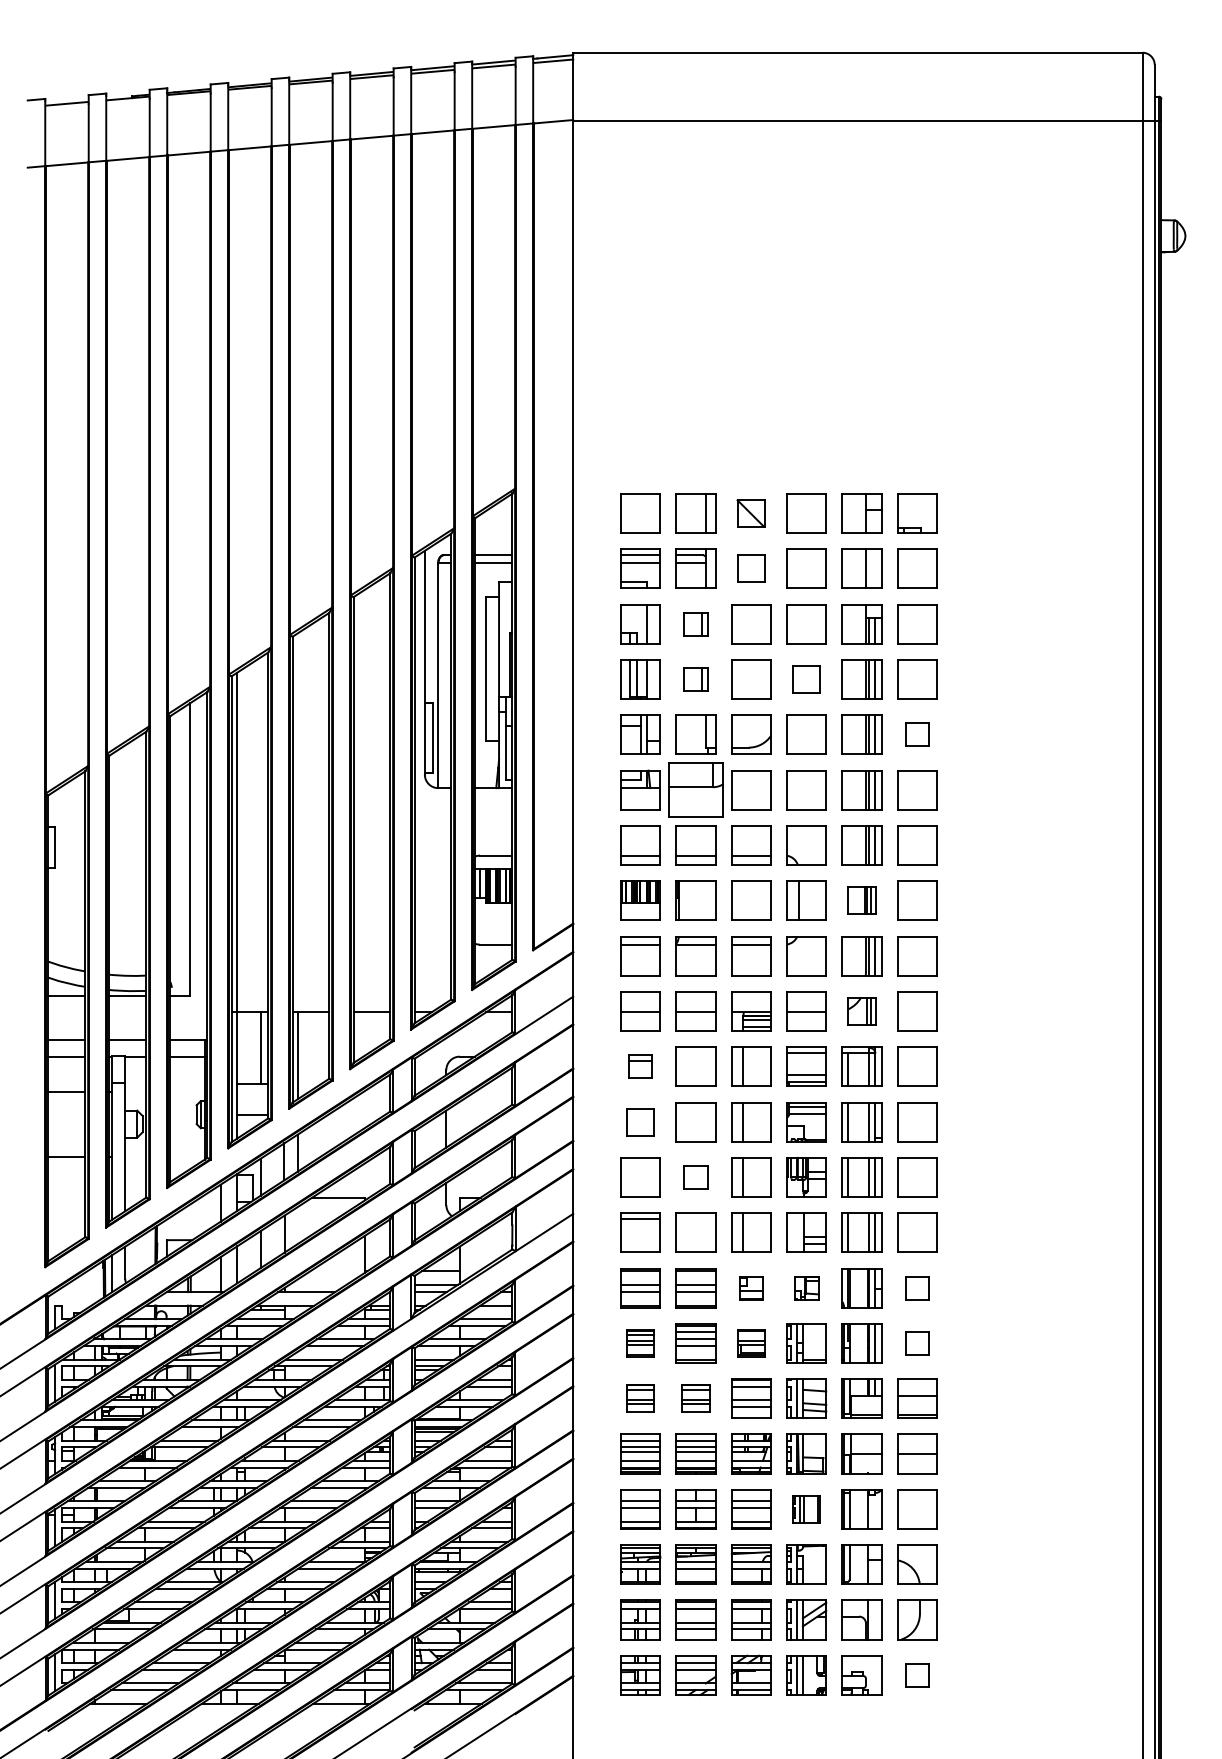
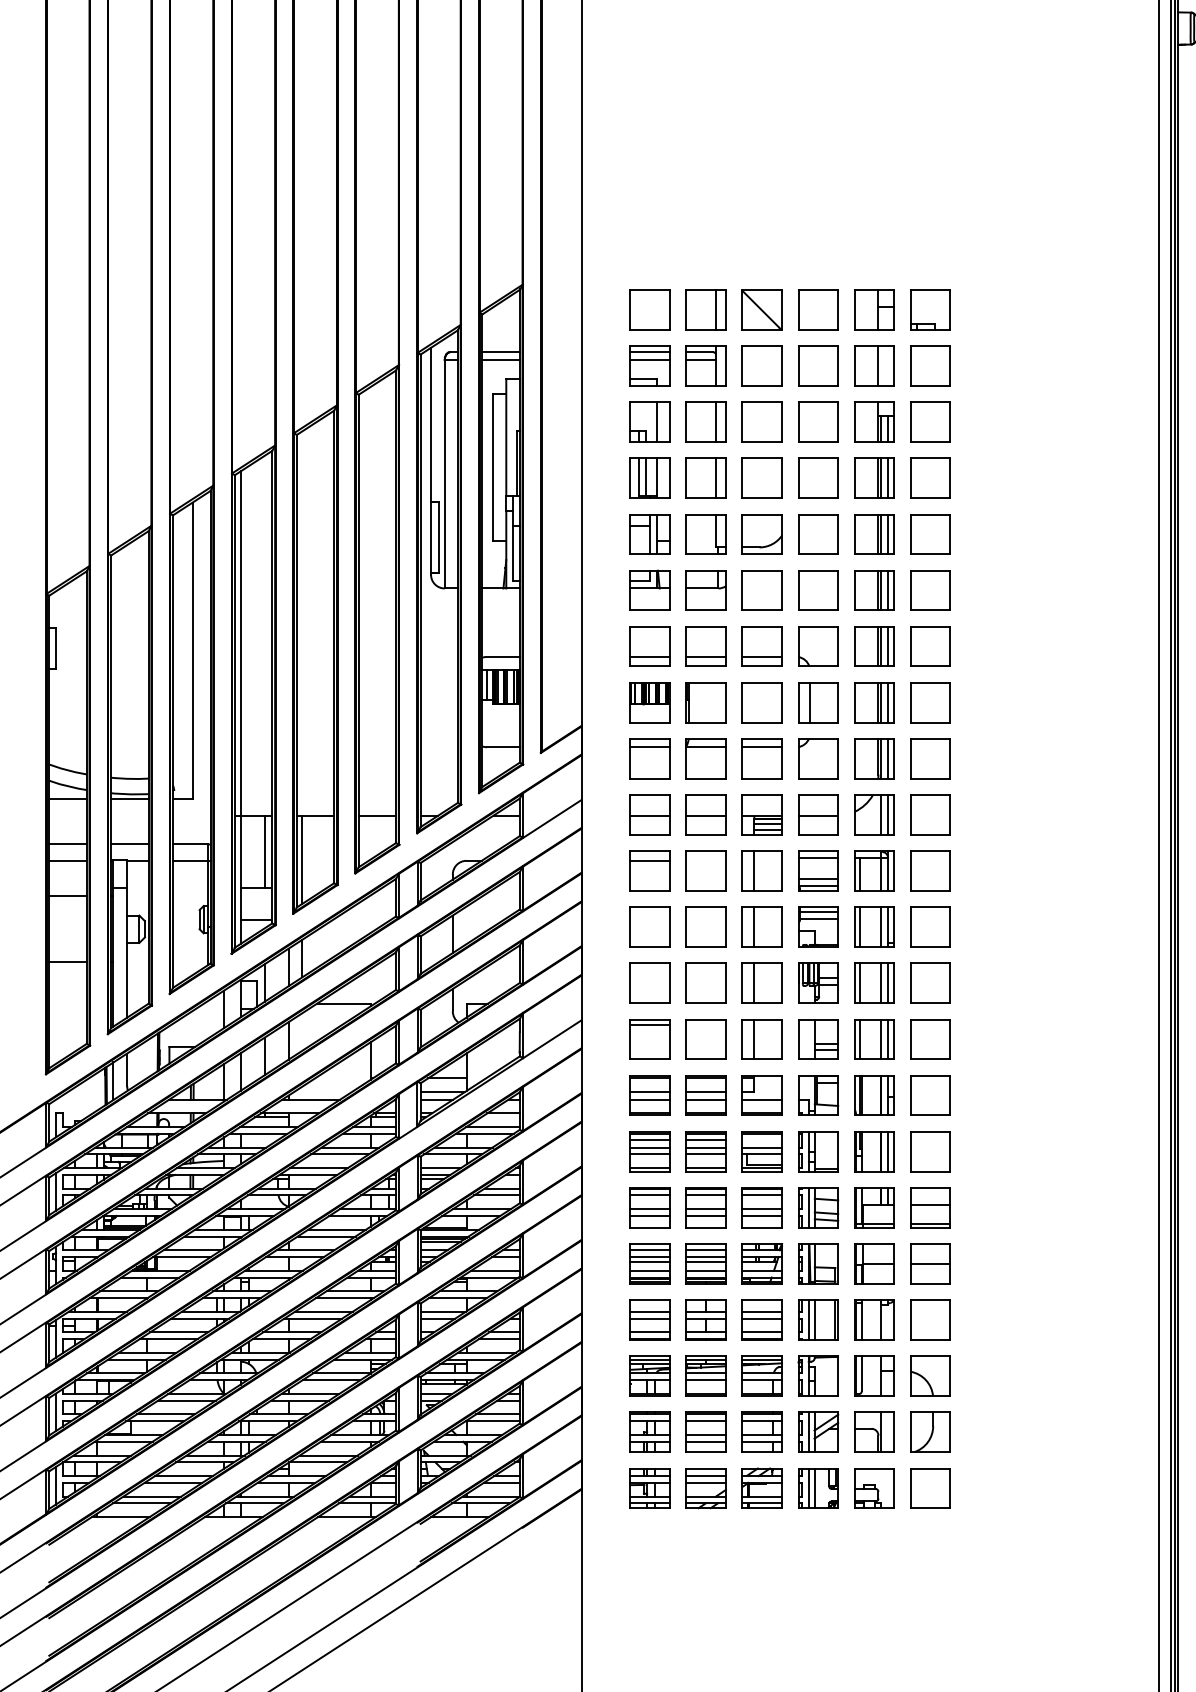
part: (750, 513) -> (761, 309), size x1.43
part: (751, 568) -> (762, 365), size x1.43
part: (695, 624) -> (705, 422), size x1.67
part: (695, 679) -> (705, 478), size x1.67
part: (806, 679) -> (818, 478), size x1.43
part: (917, 734) -> (930, 534), size x1.67
part: (695, 790) -> (705, 590), size x0.71
part: (861, 900) -> (873, 702), size x1.43
part: (861, 1011) -> (873, 815), size x1.43
part: (640, 1066) -> (649, 870), size x1.67
part: (640, 1122) -> (649, 927), size x1.43
part: (695, 1177) -> (705, 983), size x1.67
part: (751, 1288) -> (762, 1095), size x1.67
part: (806, 1288) -> (818, 1095), size x1.67
part: (917, 1288) -> (930, 1095), size x1.67
part: (640, 1343) -> (649, 1151), size x1.43
part: (751, 1343) -> (762, 1151), size x1.43
part: (917, 1343) -> (930, 1151), size x1.67
part: (640, 1398) -> (649, 1207), size x1.43
part: (695, 1398) -> (705, 1207), size x1.43
part: (806, 1509) -> (818, 1320), size x1.43
part: (917, 1675) -> (930, 1488), size x1.67

